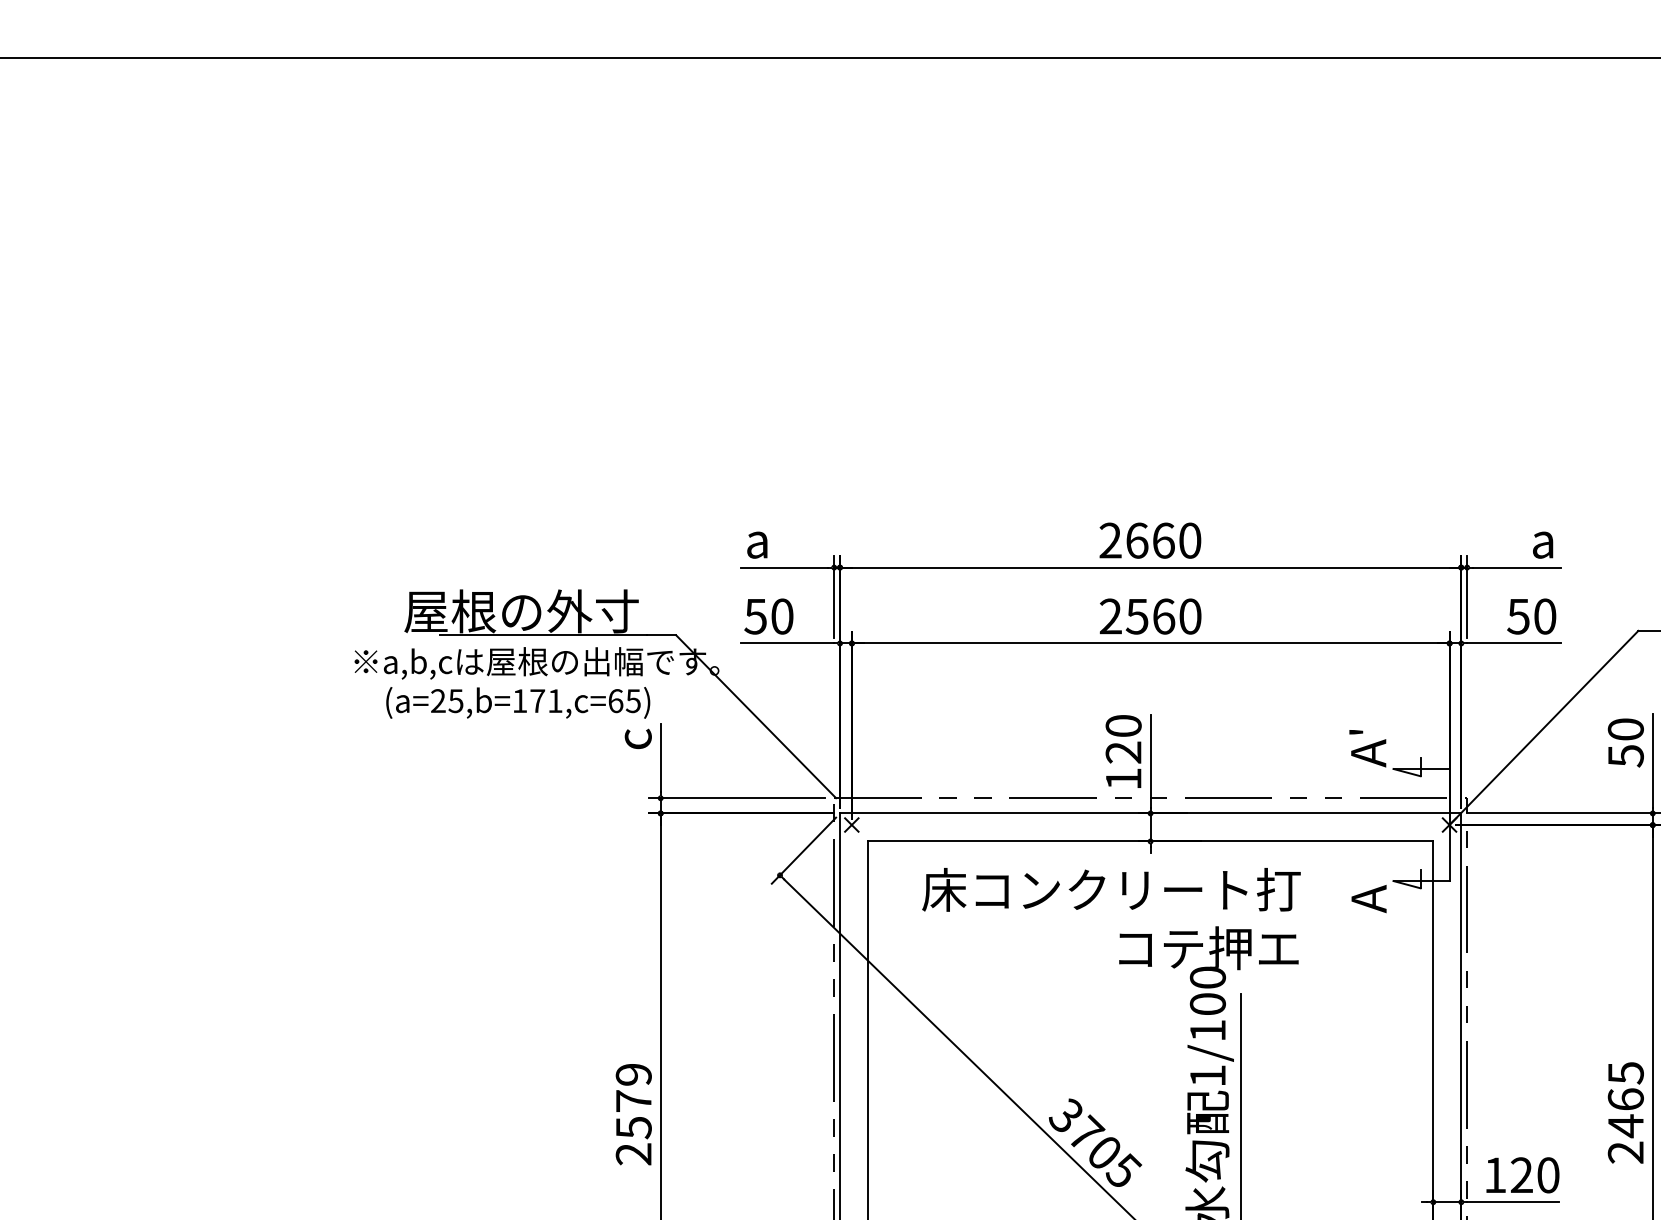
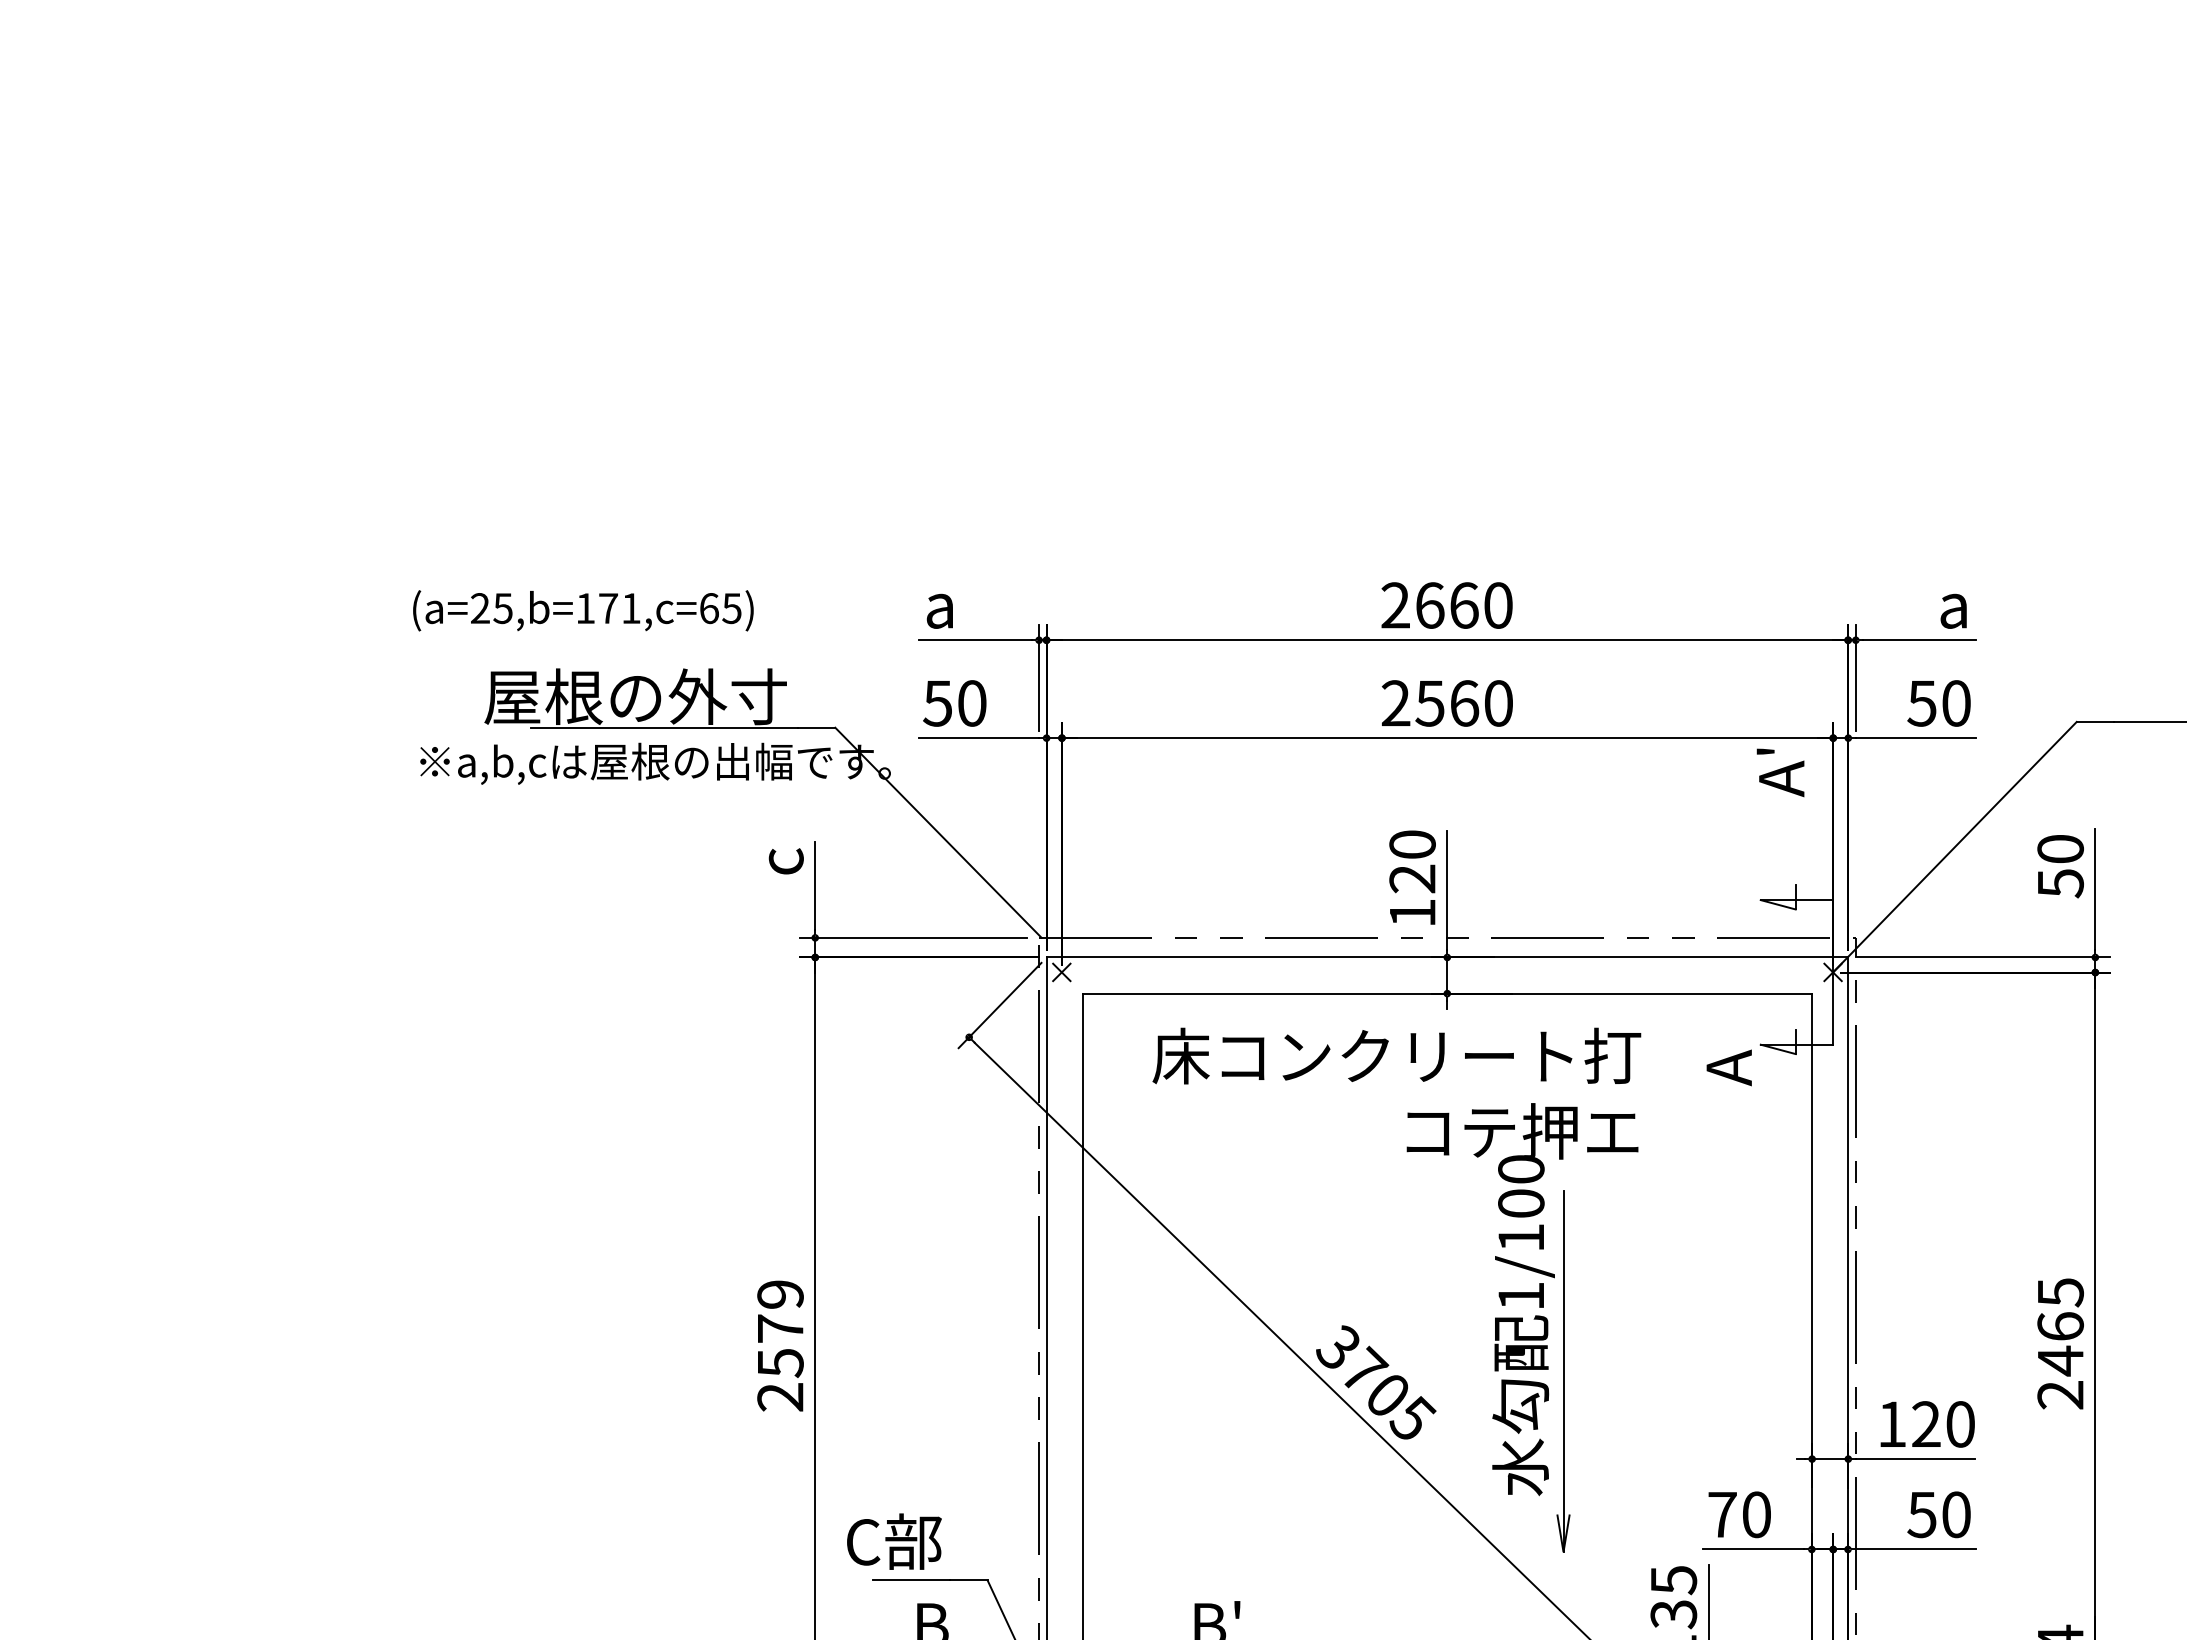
text: (518, 702) -> (583, 610), moved
text: (1367, 748) -> (1780, 772), moved

